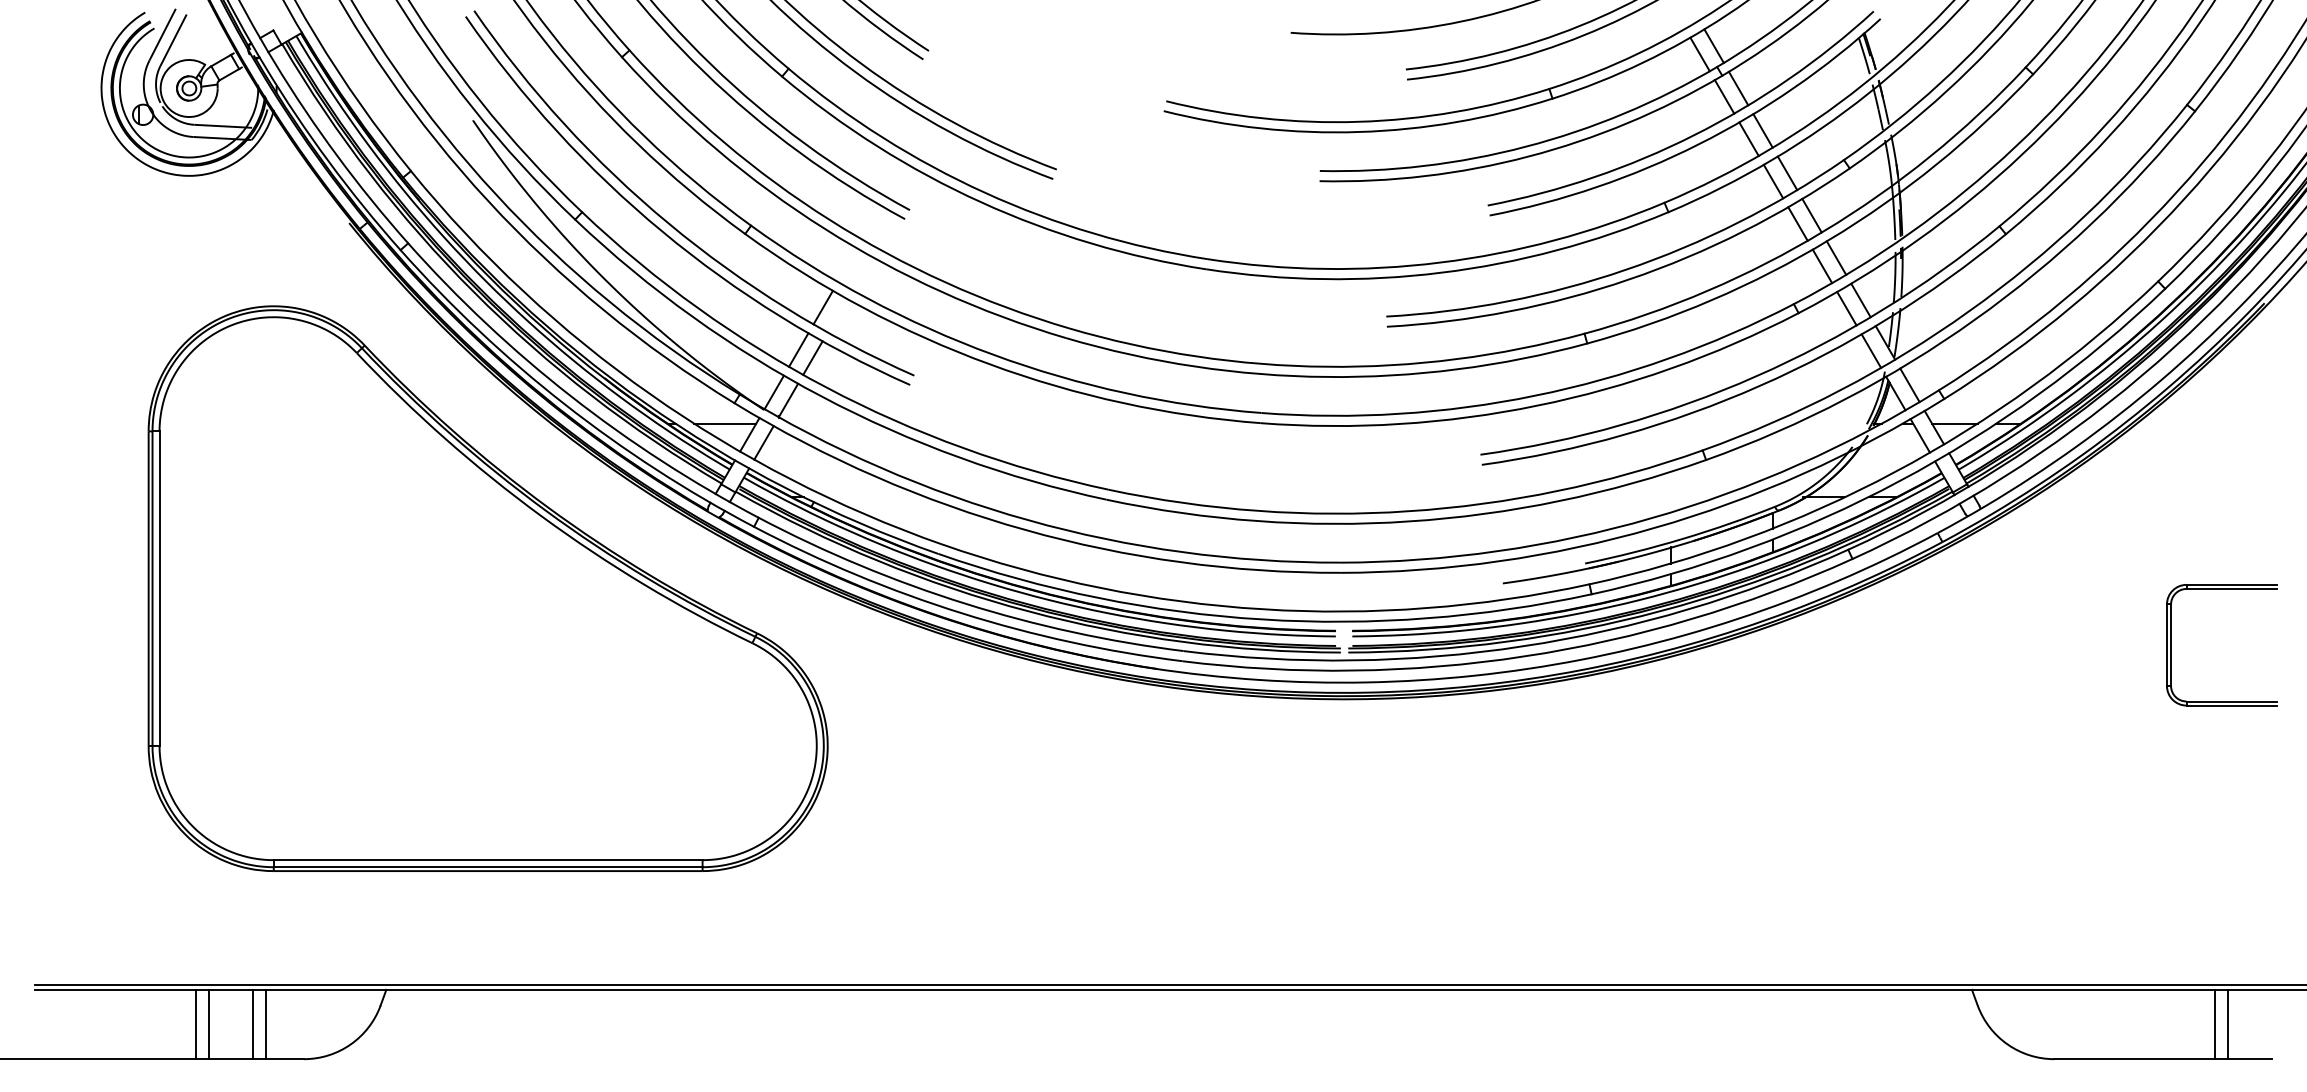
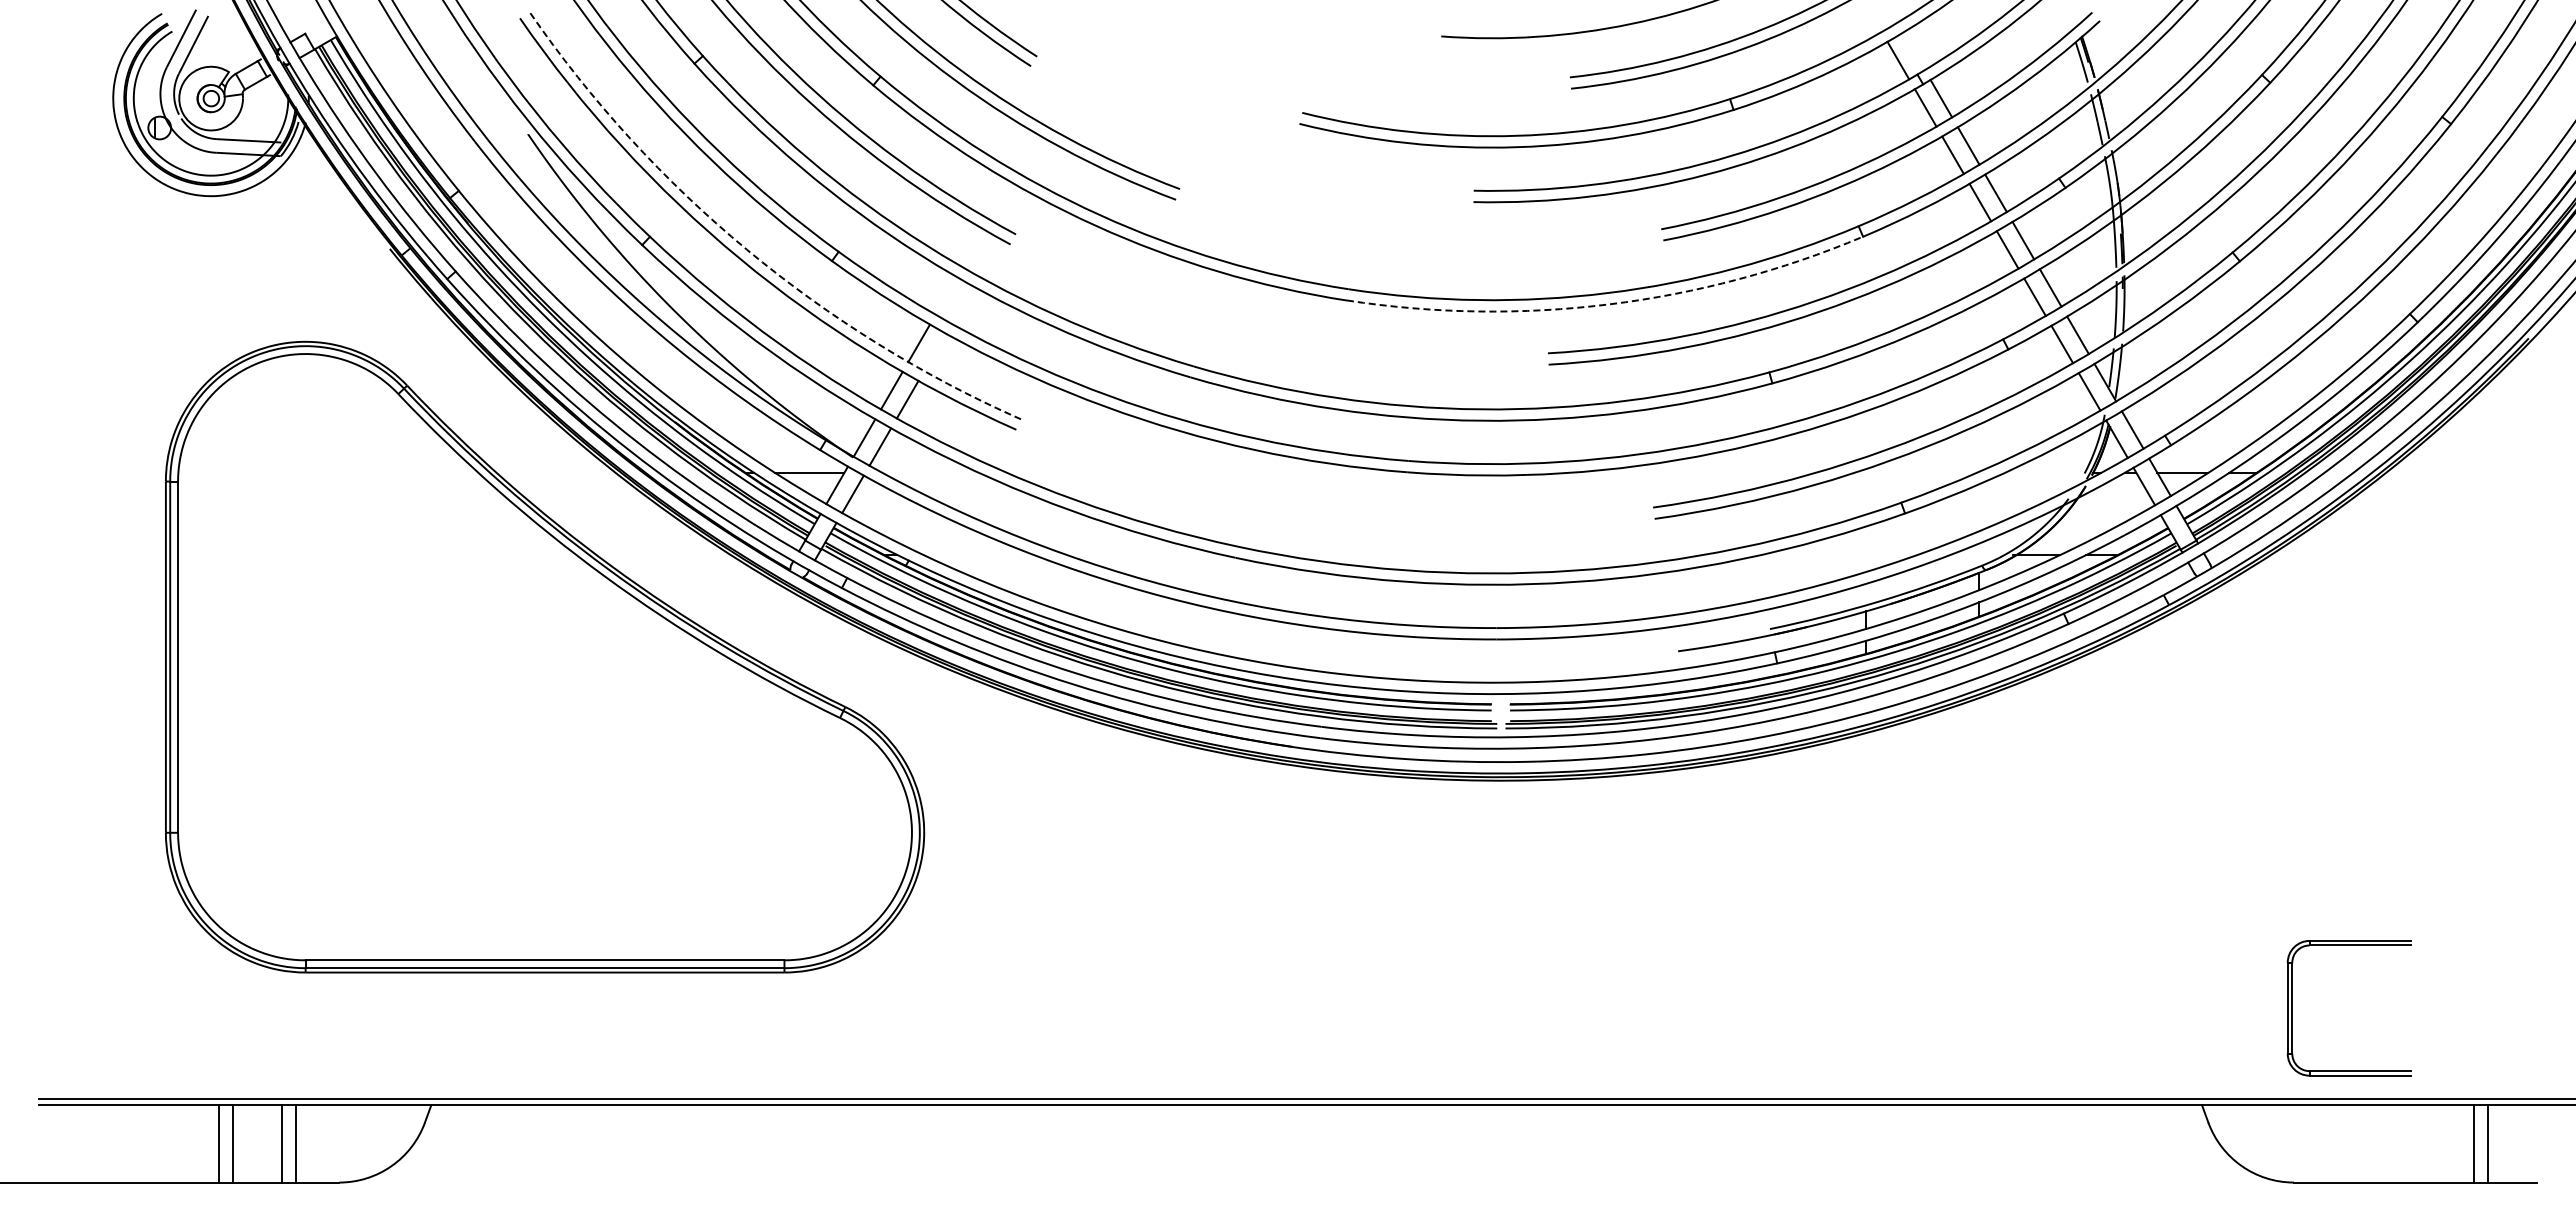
line: (1713, 46) -> (1913, 51), removed
arc: (668, 223) -> (746, 249), solid -> dashed
arc: (1441, 272) -> (1609, 304), solid -> dashed
part: (2171, 645) -> (2292, 1008), moved

